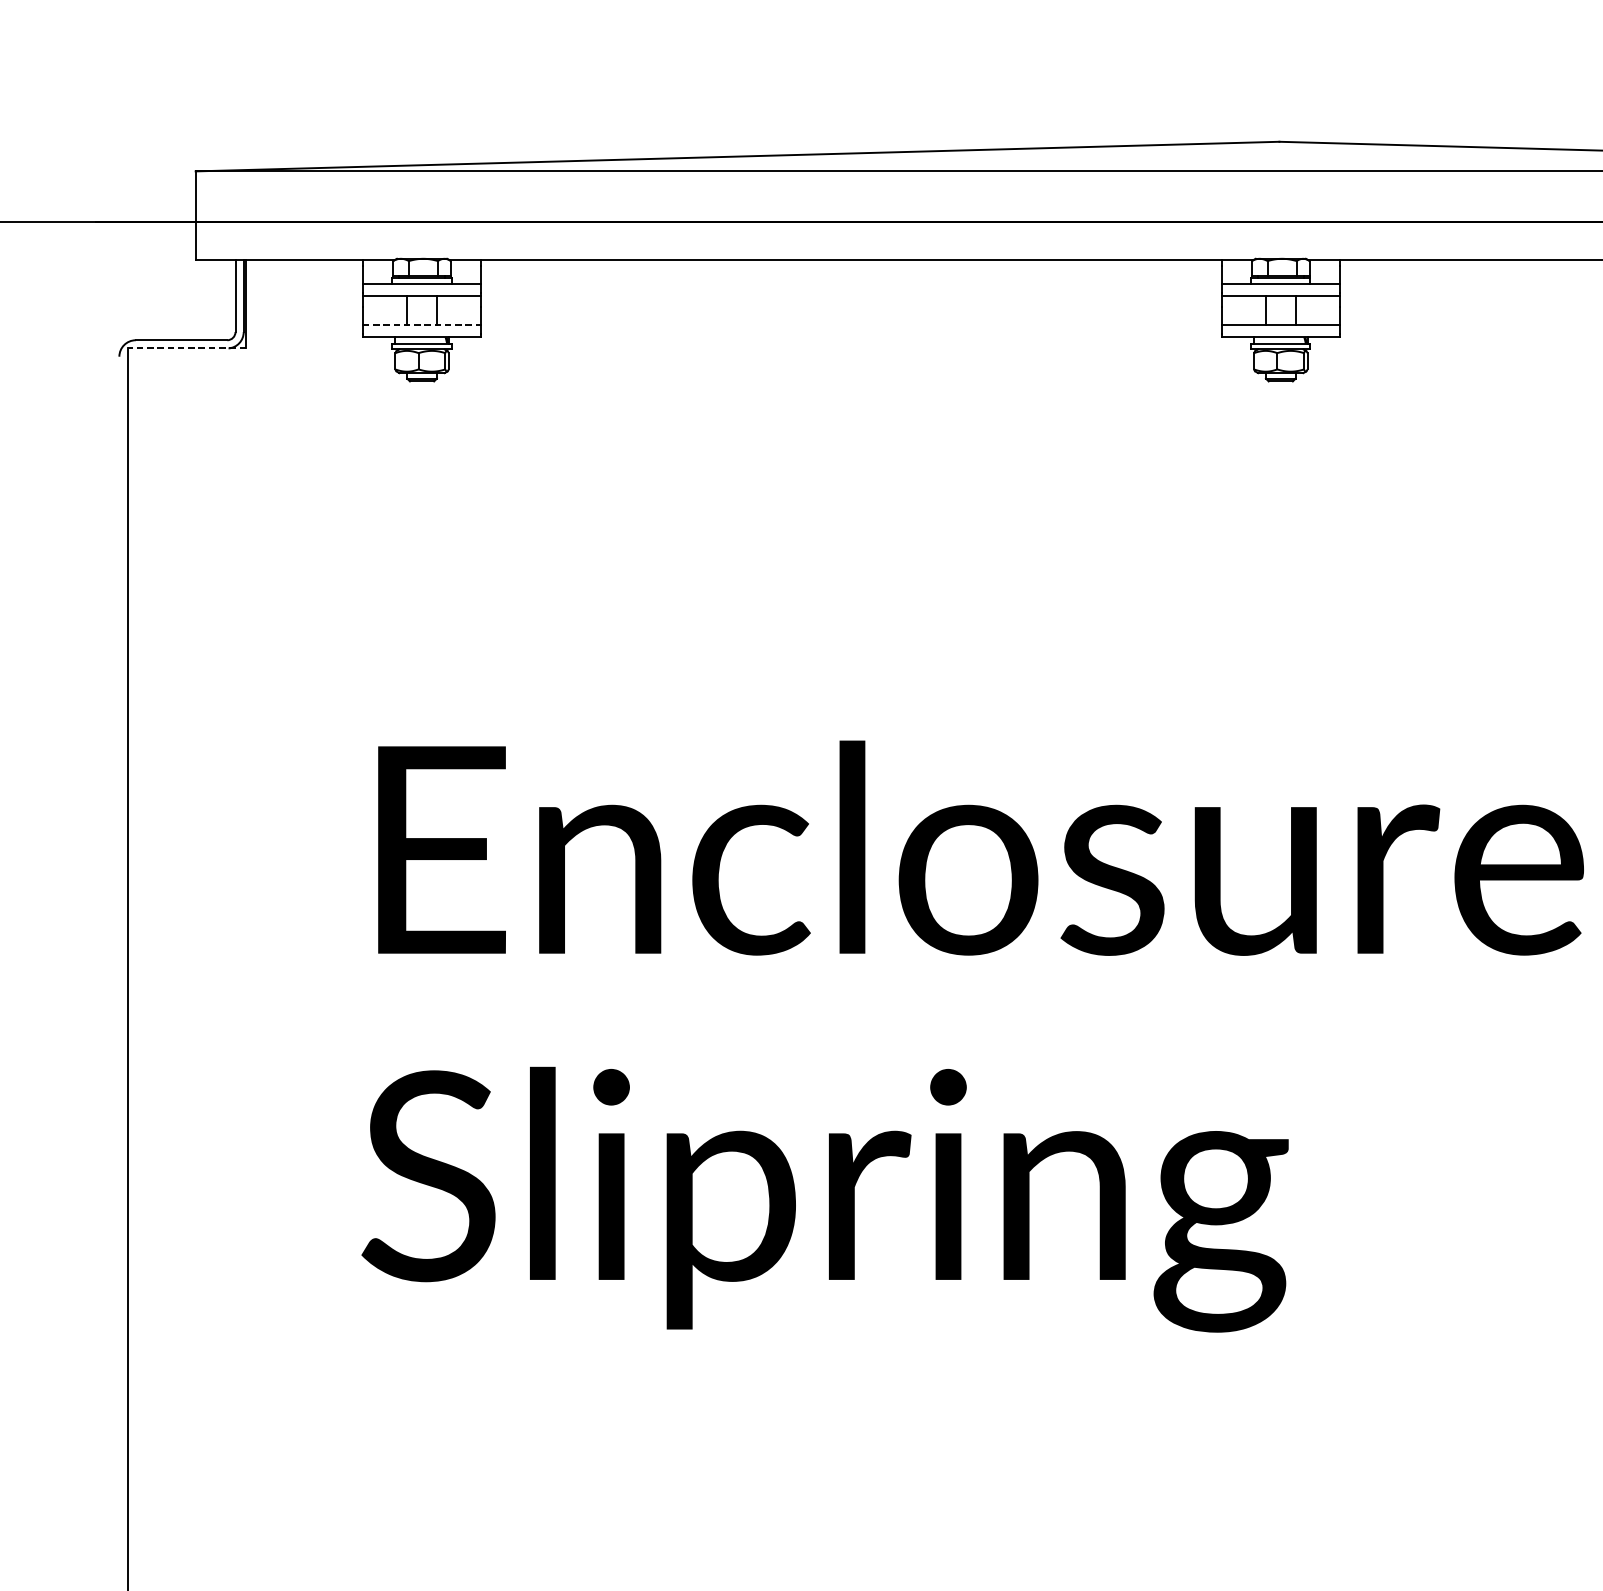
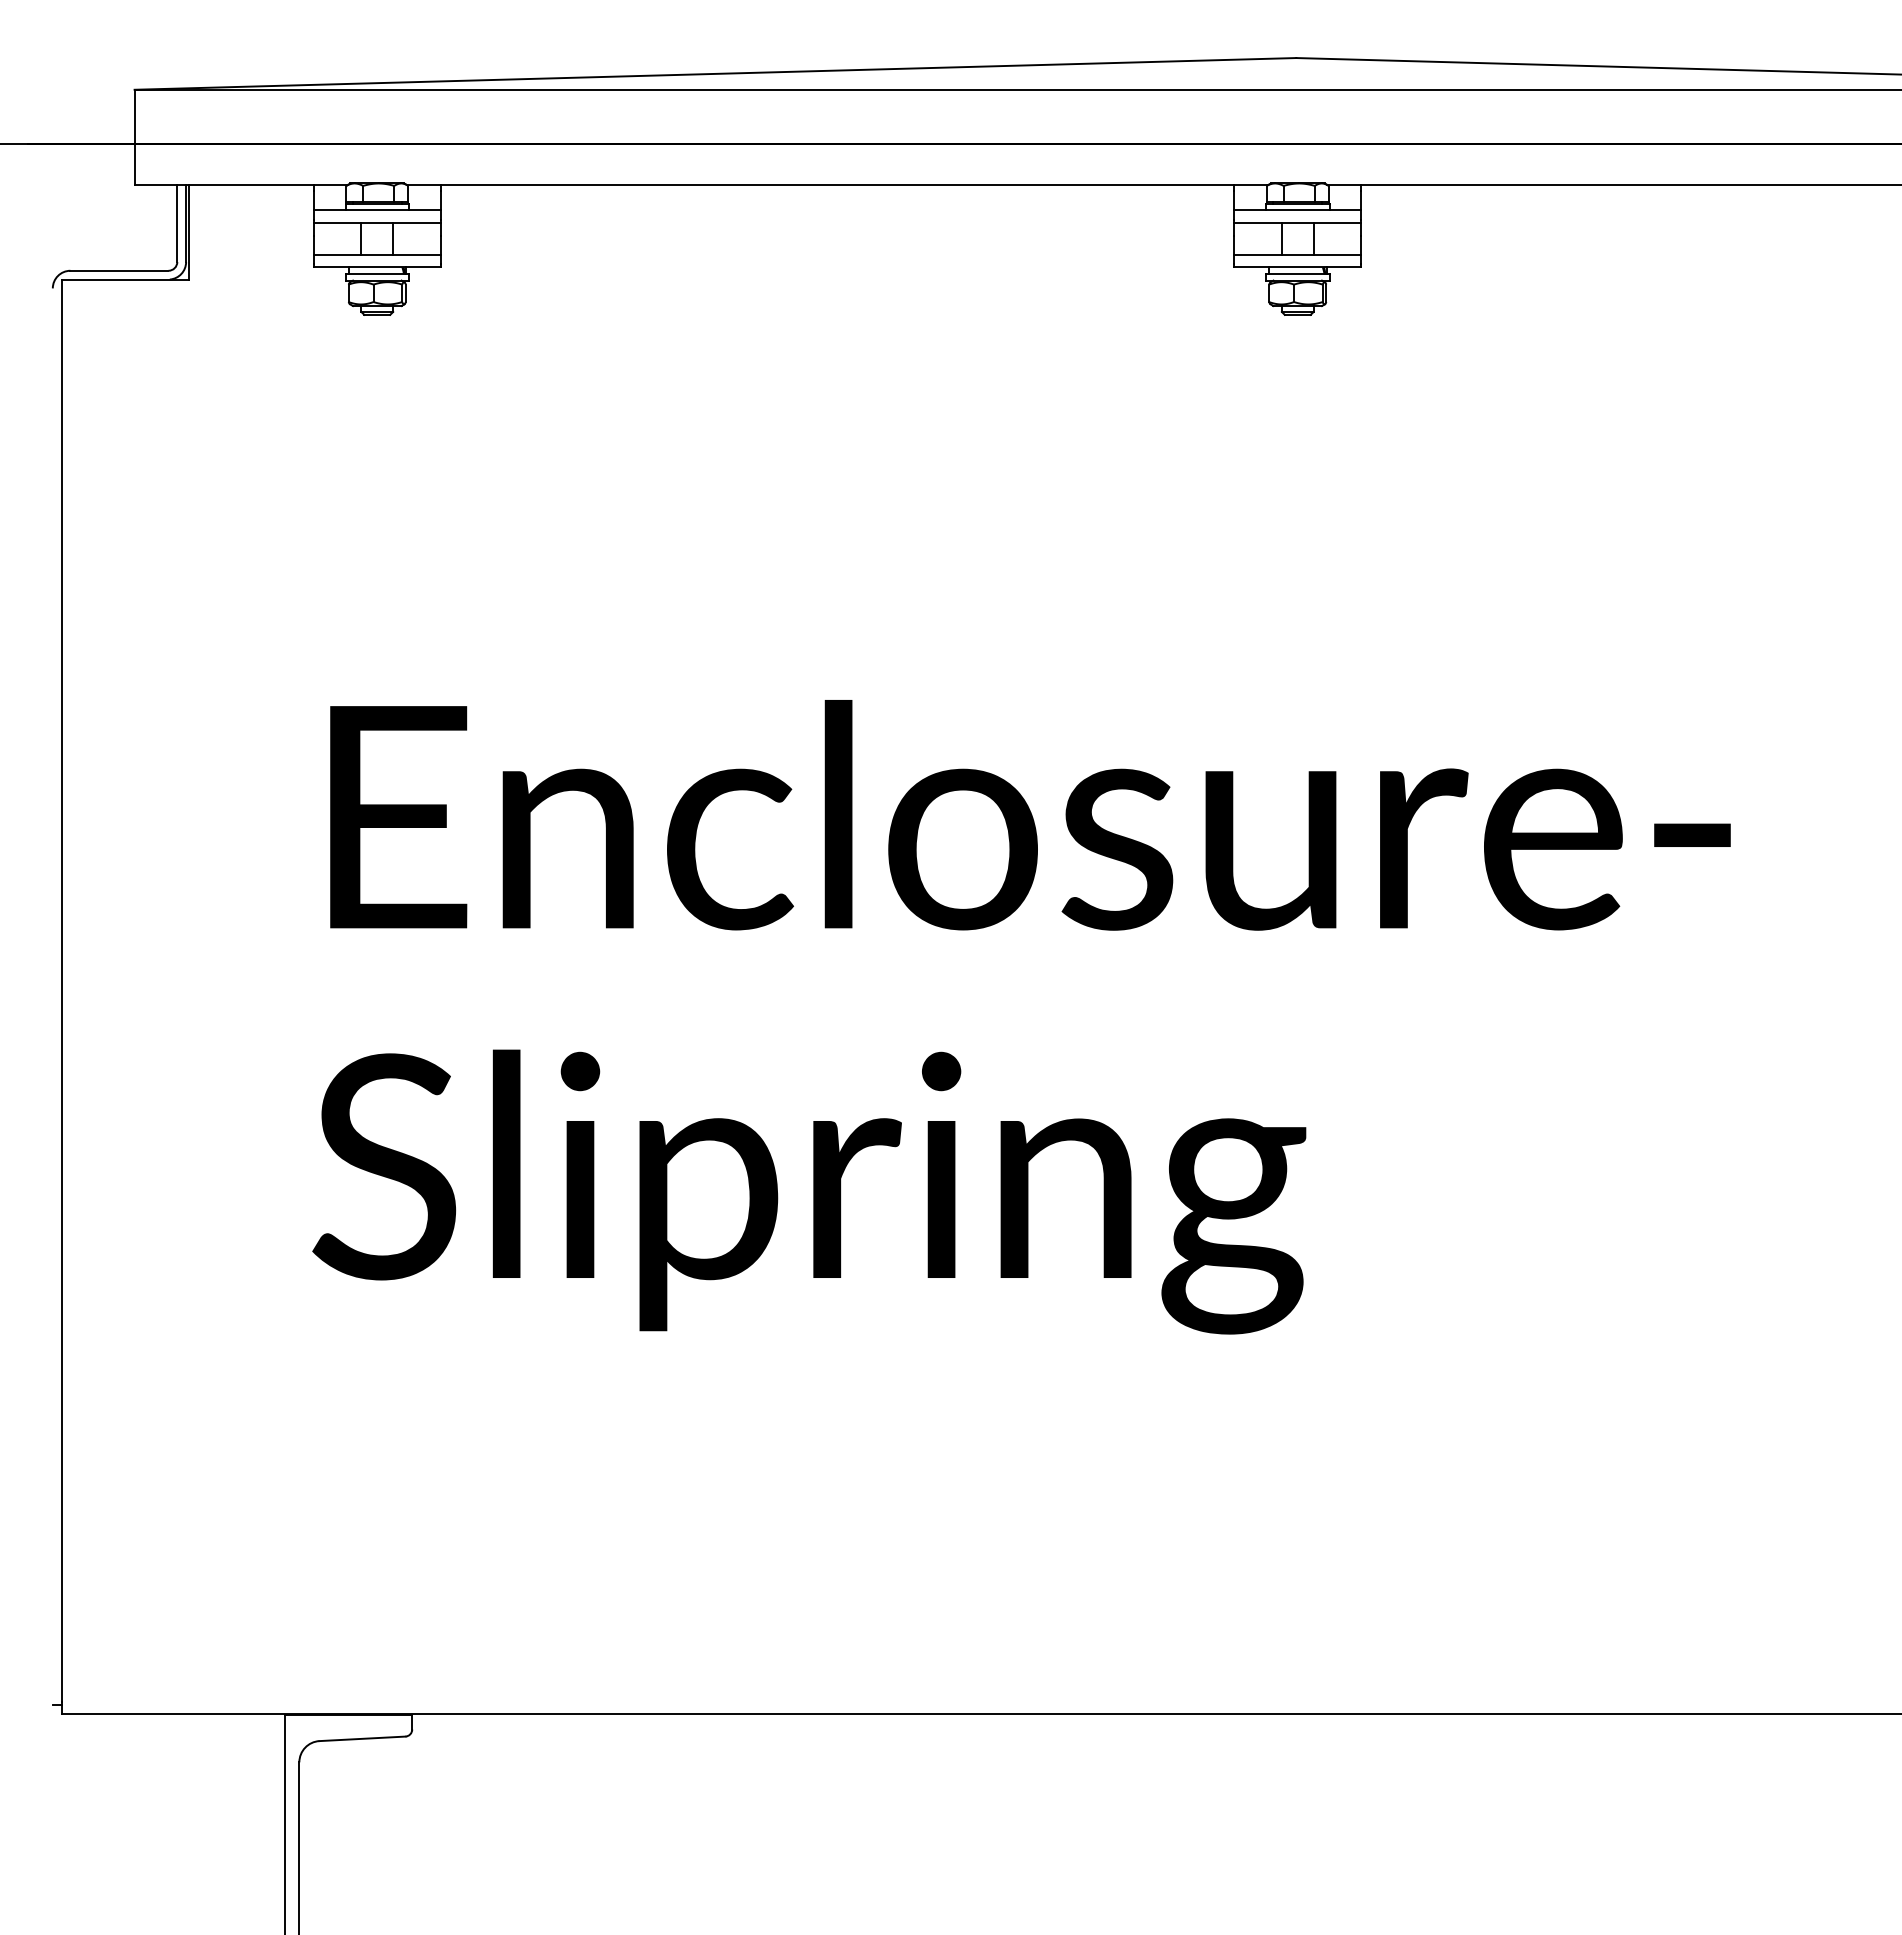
line: (422, 325) -> (377, 254), dashed -> solid
line: (186, 348) -> (124, 279), dashed -> solid

